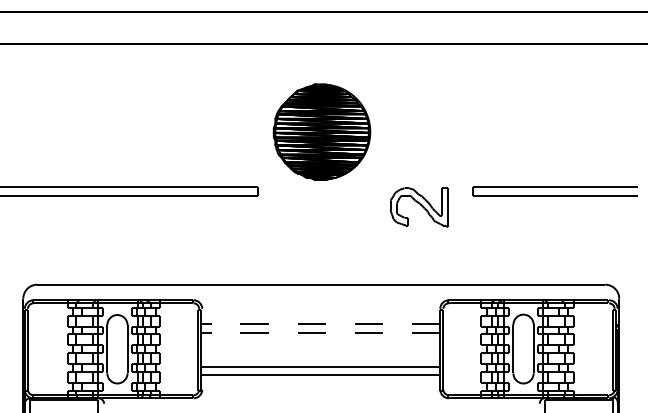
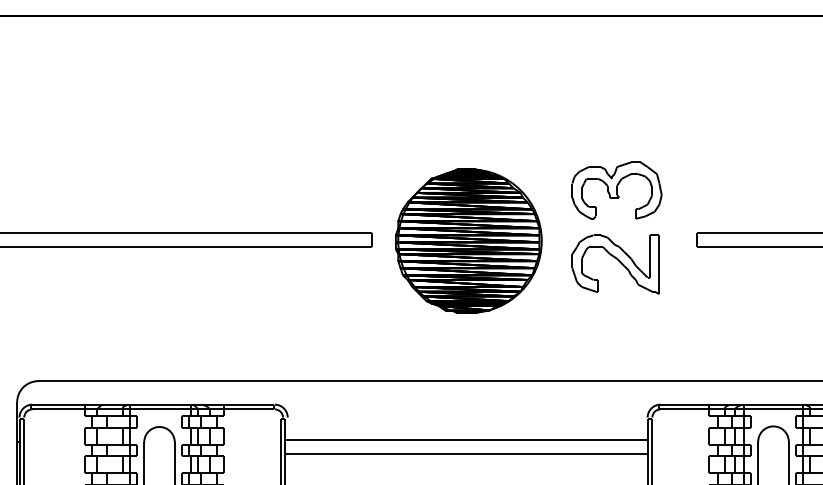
part: (321, 131) -> (468, 240), moved
part: (419, 158) -> (616, 190), added
line: (320, 323) -> (466, 439), dashed -> solid
line: (320, 332) -> (466, 453), dashed -> solid

